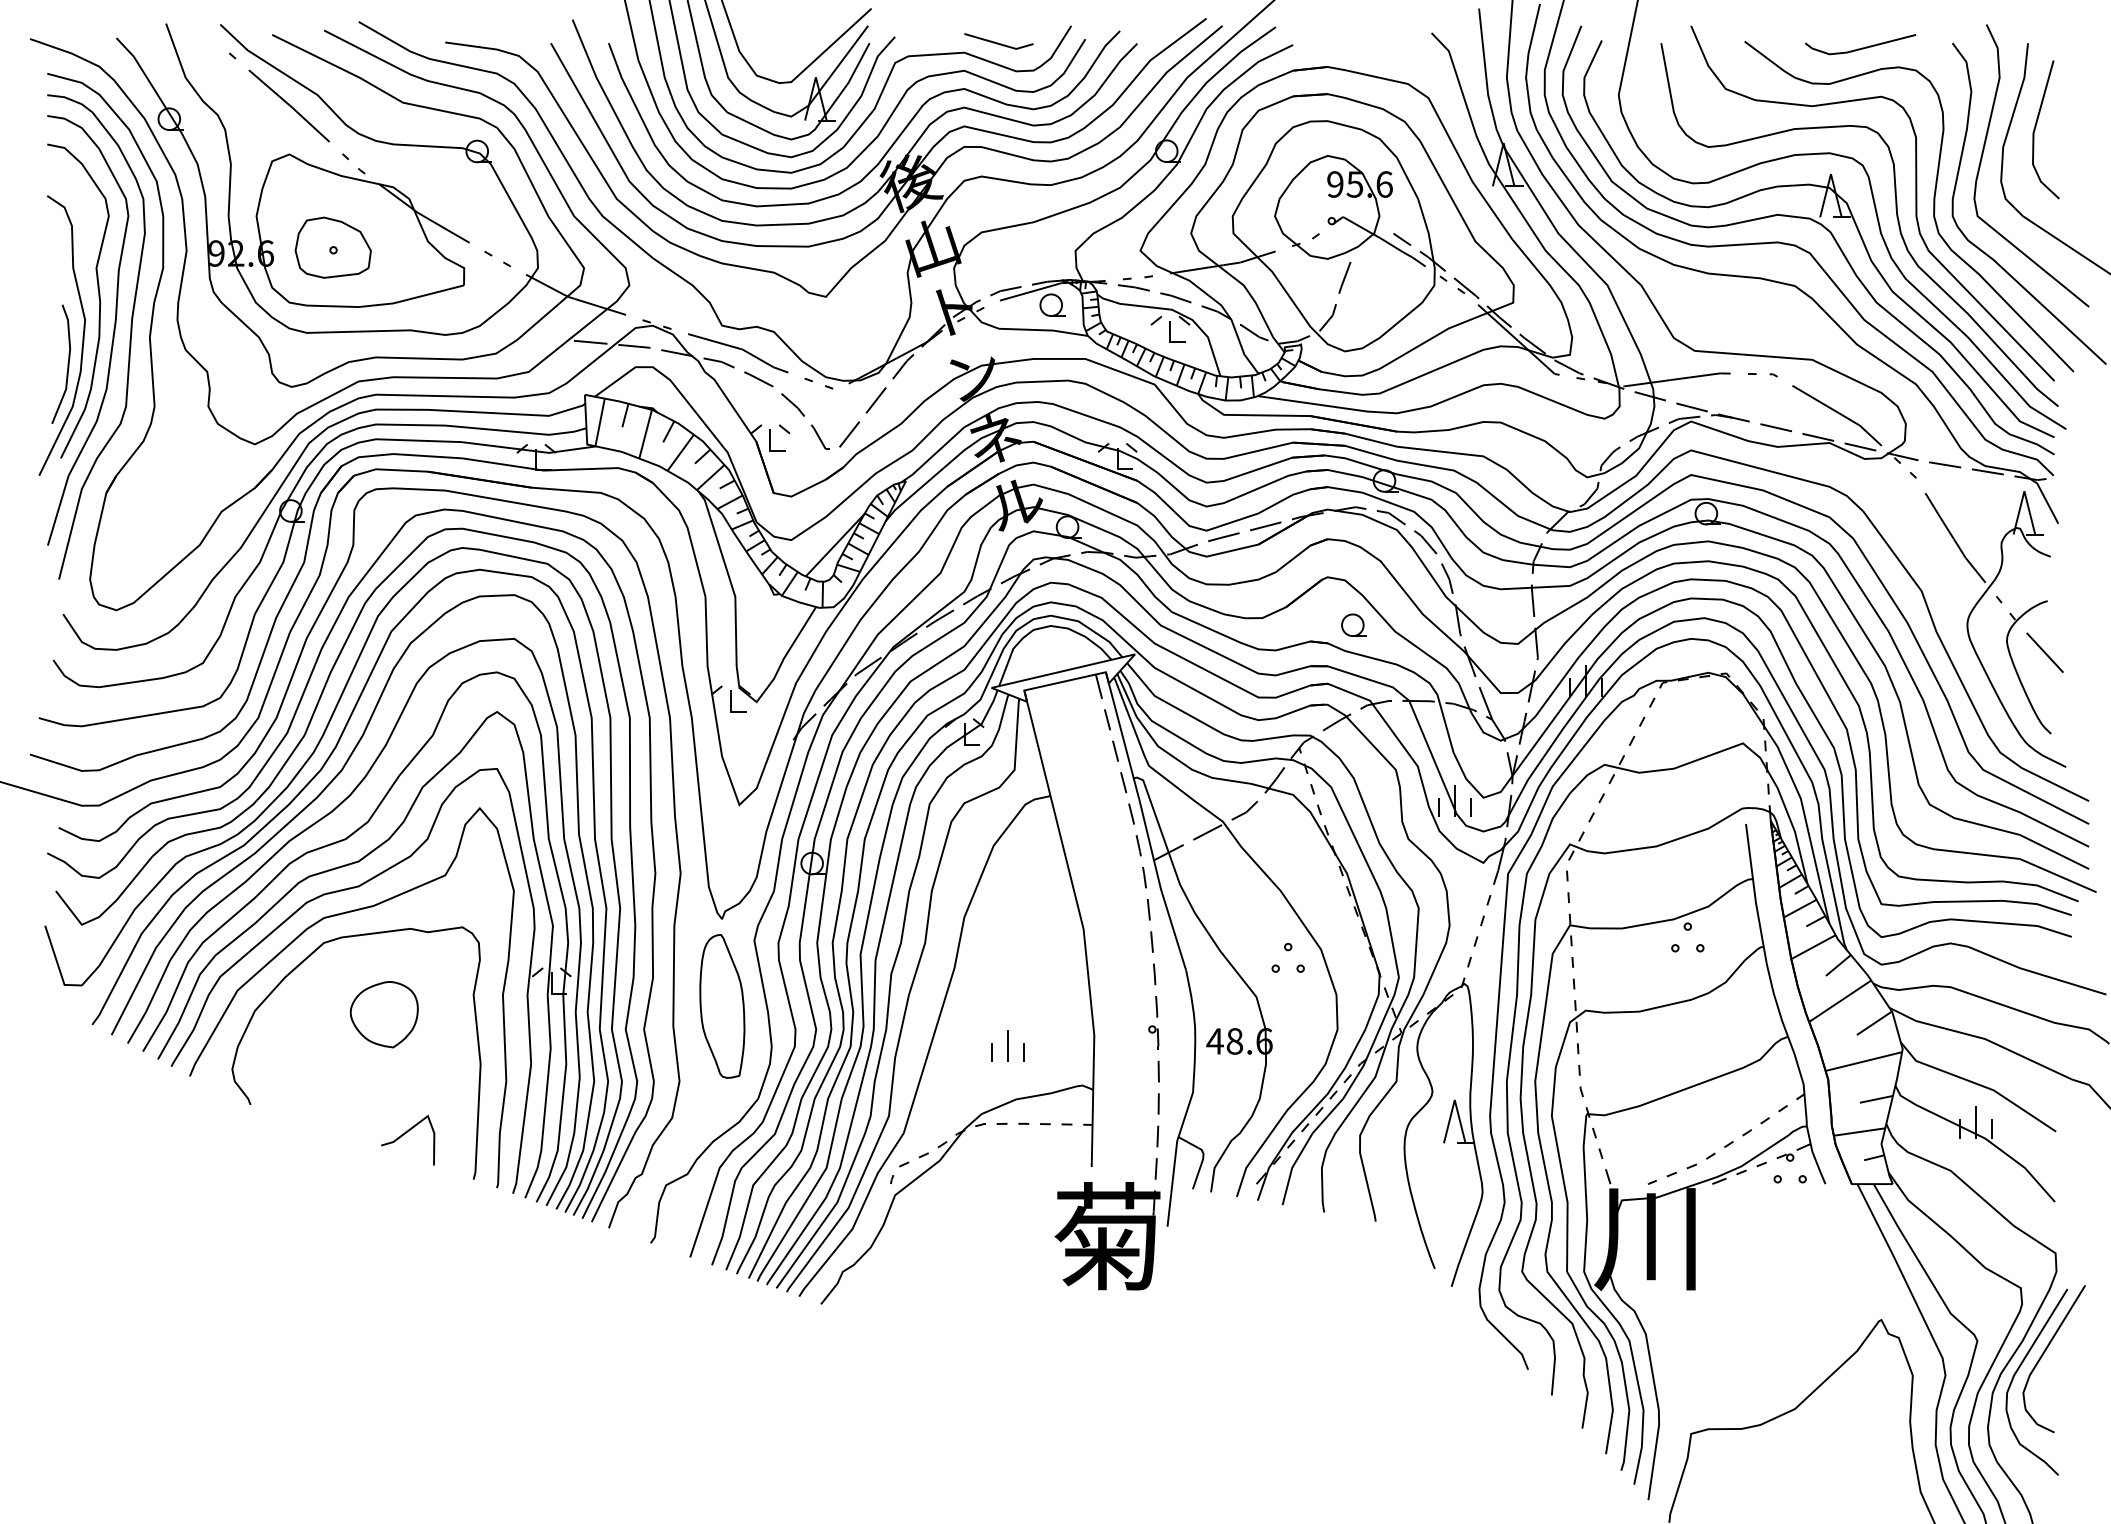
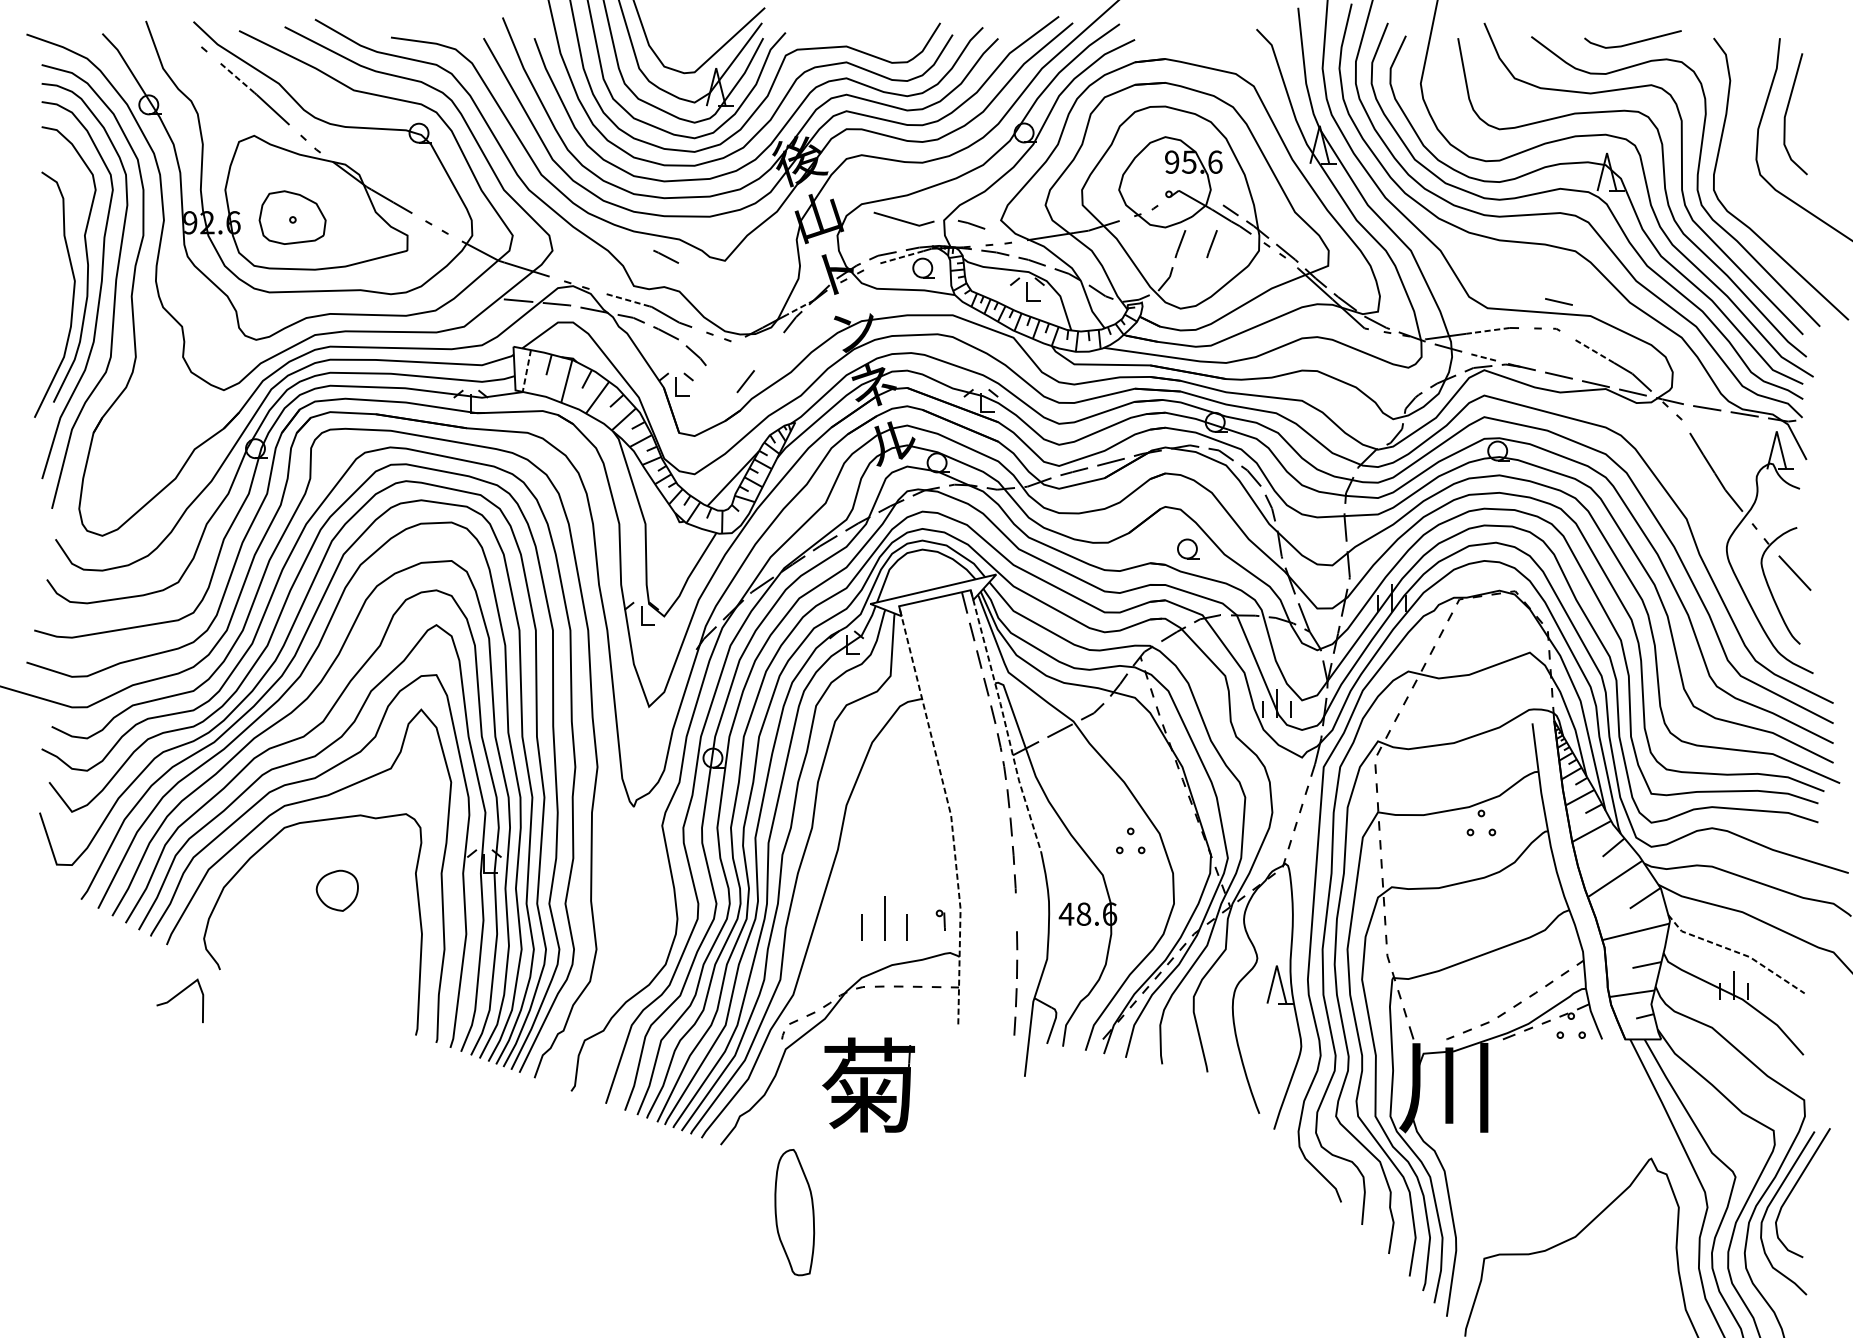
line: (998, 42) -> (903, 220), moved
line: (269, 87) -> (236, 77), solid -> dashed
curve: (1983, 154) -> (1740, 135), removed
line: (1106, 255) -> (971, 224), added
line: (1380, 277) -> (1211, 243), added
line: (758, 292) -> (665, 256), added
line: (1025, 293) -> (900, 257), solid -> dashed
line: (713, 341) -> (626, 299), solid -> dashed
line: (1775, 343) -> (1558, 301), added
line: (912, 350) -> (801, 307), solid -> dashed
line: (67, 363) -> (59, 319), removed
line: (1698, 376) -> (1490, 330), solid -> dashed
line: (1815, 399) -> (1593, 350), solid -> dashed
line: (875, 400) -> (768, 351), removed
line: (1692, 407) -> (1485, 357), solid -> dashed
line: (600, 422) -> (527, 371), solid -> dashed
part: (819, 436) -> (719, 383), removed
line: (1144, 821) -> (1004, 721), solid -> dashed
line: (1082, 926) -> (950, 813), solid -> dashed
part: (722, 1006) -> (794, 1212), moved
part: (383, 1014) -> (336, 890), size x0.7
part: (1153, 1037) -> (940, 920), moved
part: (1007, 1045) -> (884, 917), size x1.6
line: (1978, 1084) -> (1736, 952), solid -> dashed
line: (405, 1134) -> (177, 995), moved
part: (1107, 1236) -> (868, 1085), moved

